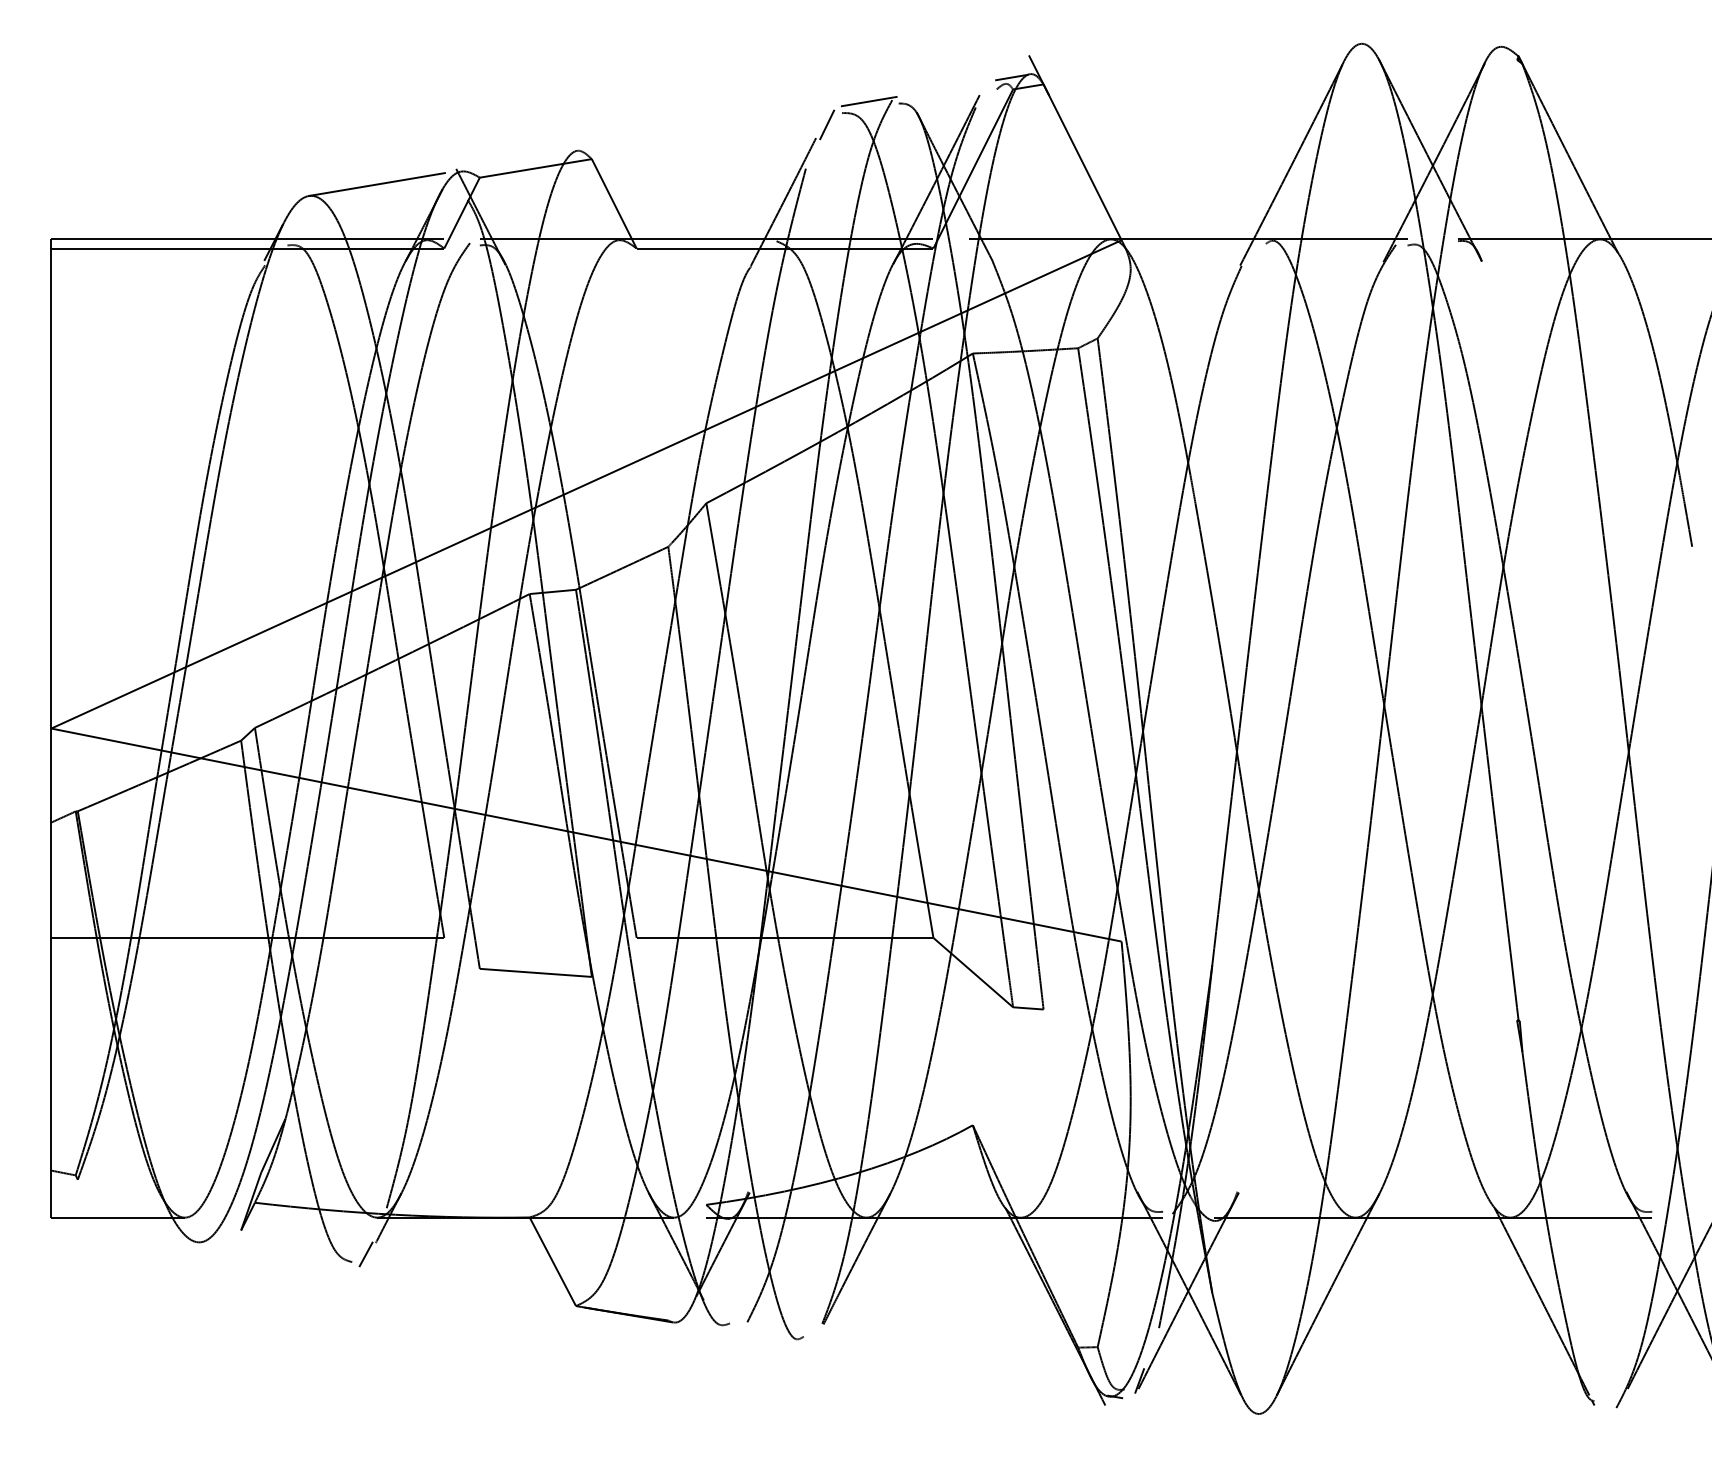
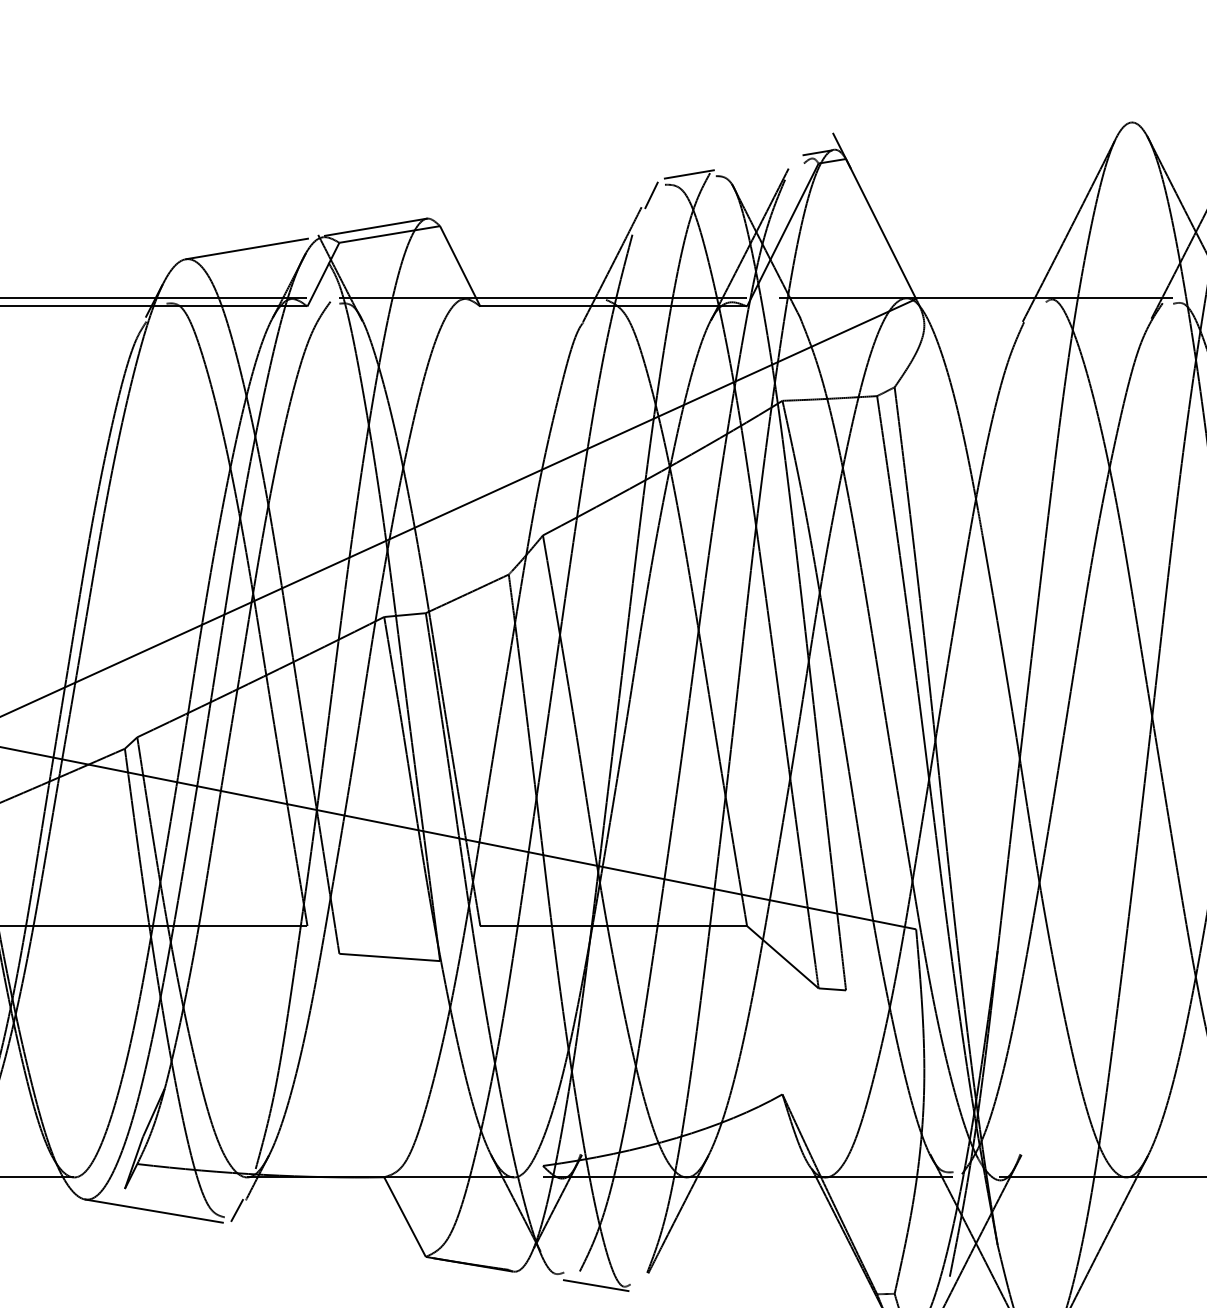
line: (520, 160) -> (375, 227), added
line: (273, 1255) -> (153, 1211), added
line: (765, 1337) -> (596, 1285), added

